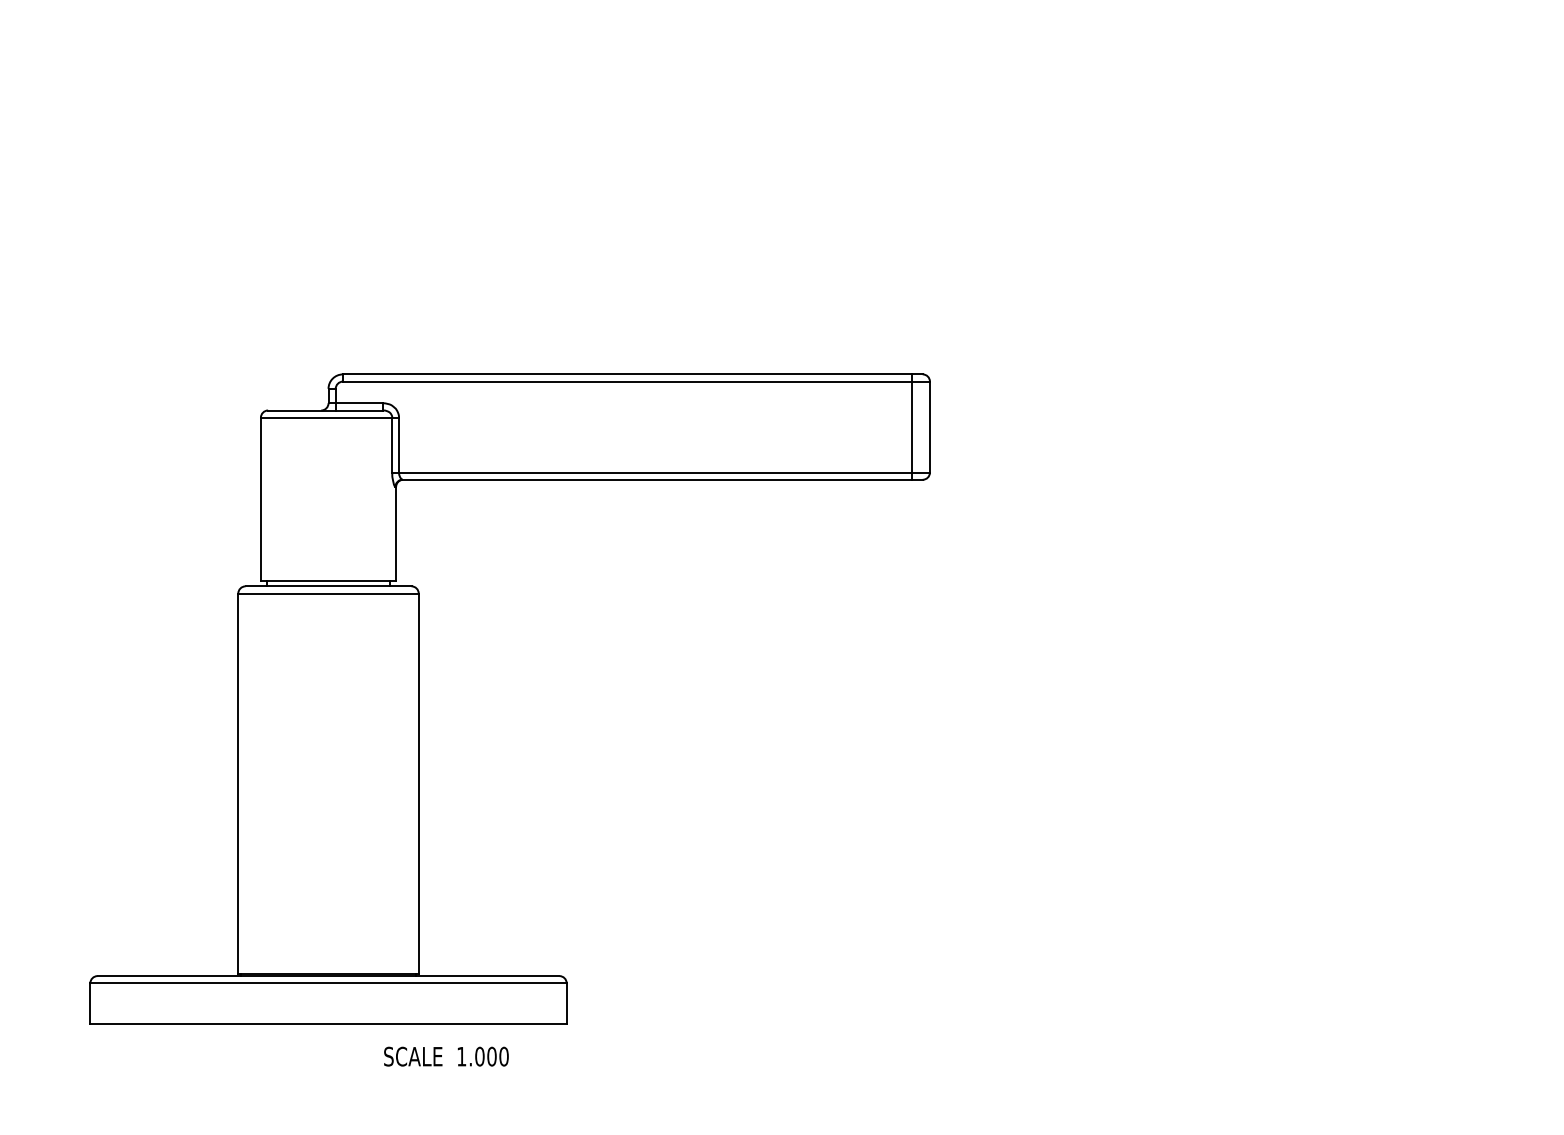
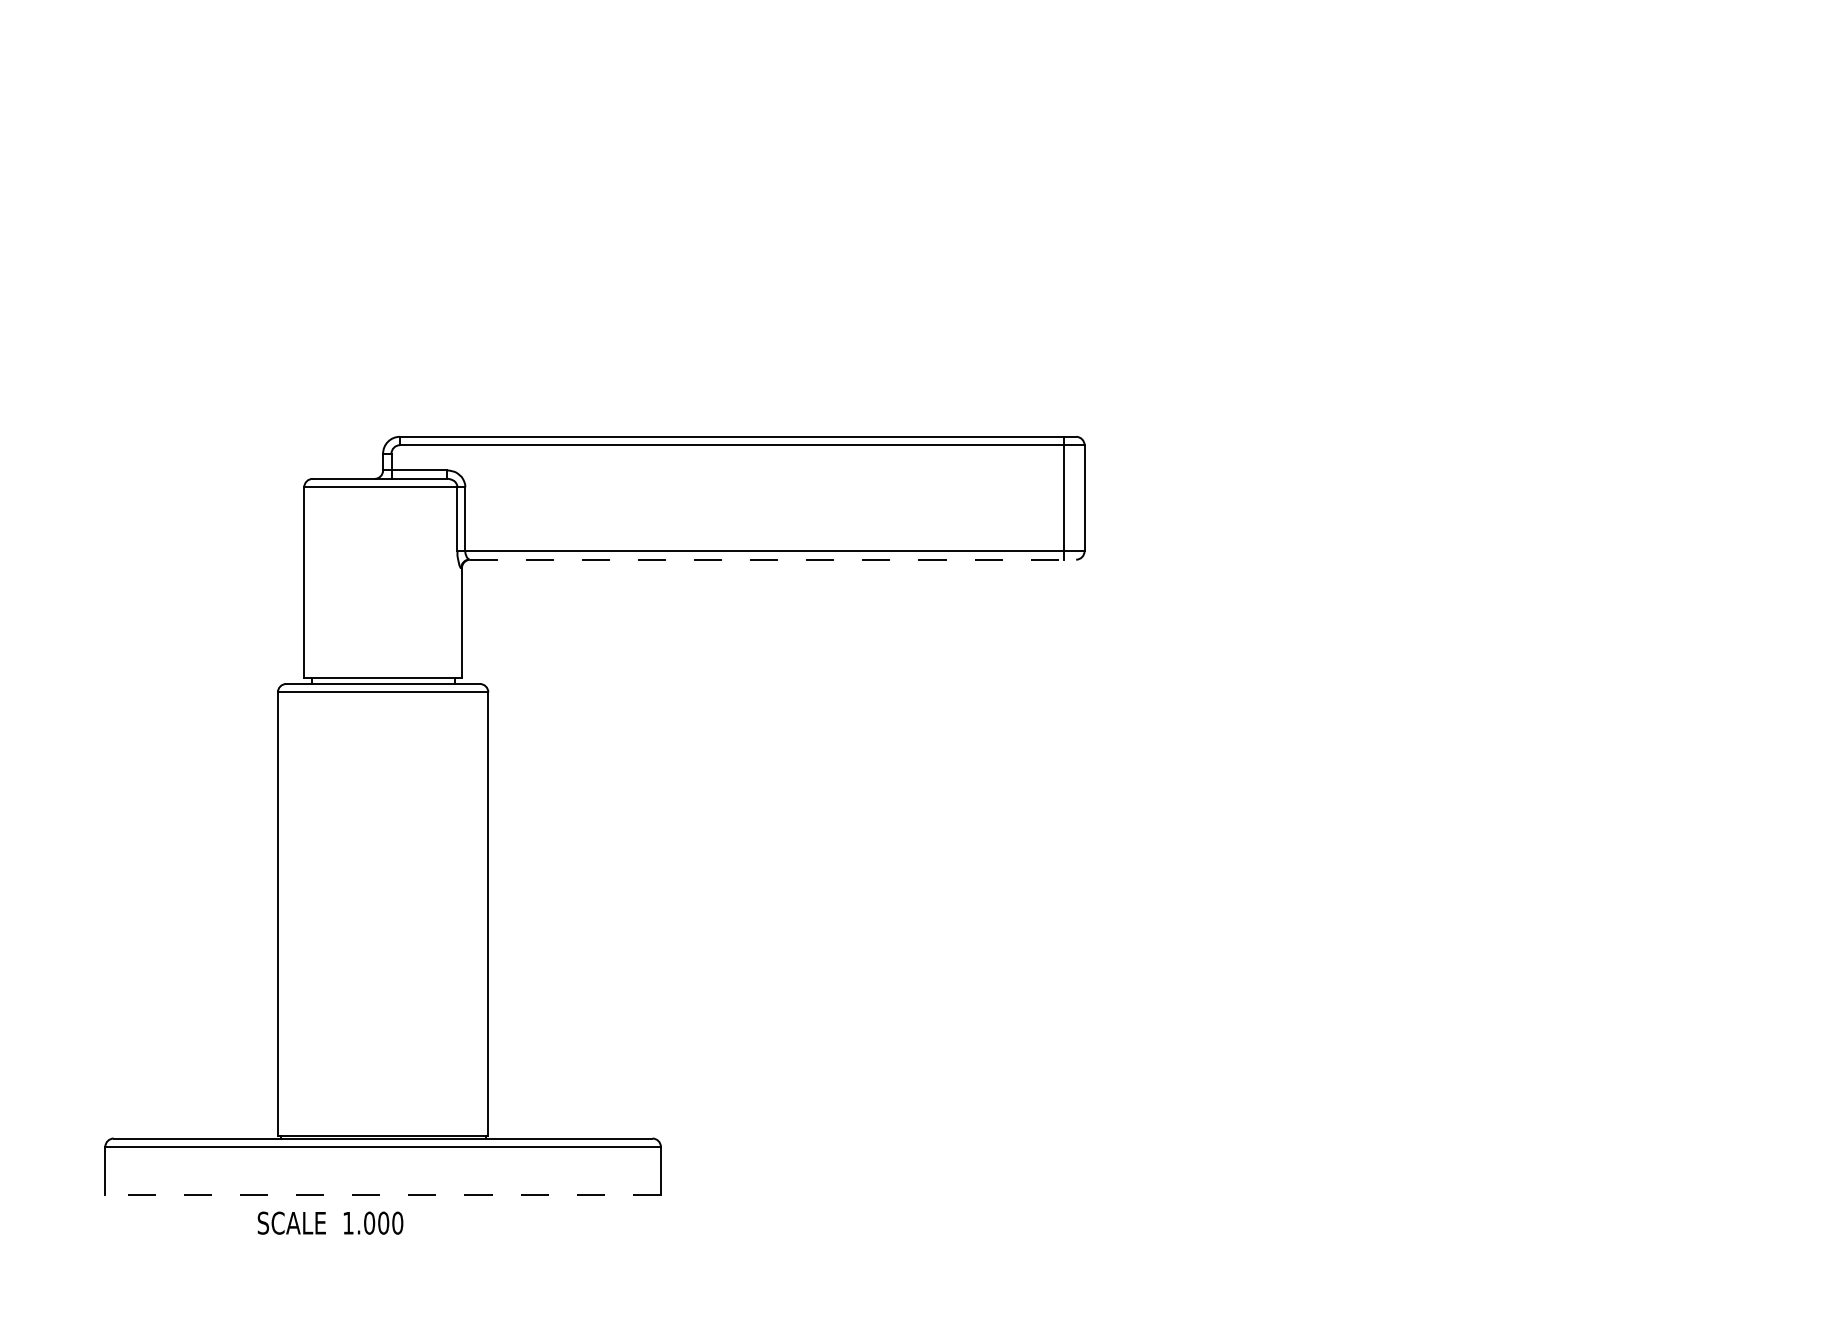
line: (663, 479) -> (773, 559), solid -> dashed
line: (328, 1024) -> (383, 1194), solid -> dashed
text: (446, 1056) -> (330, 1222), moved

